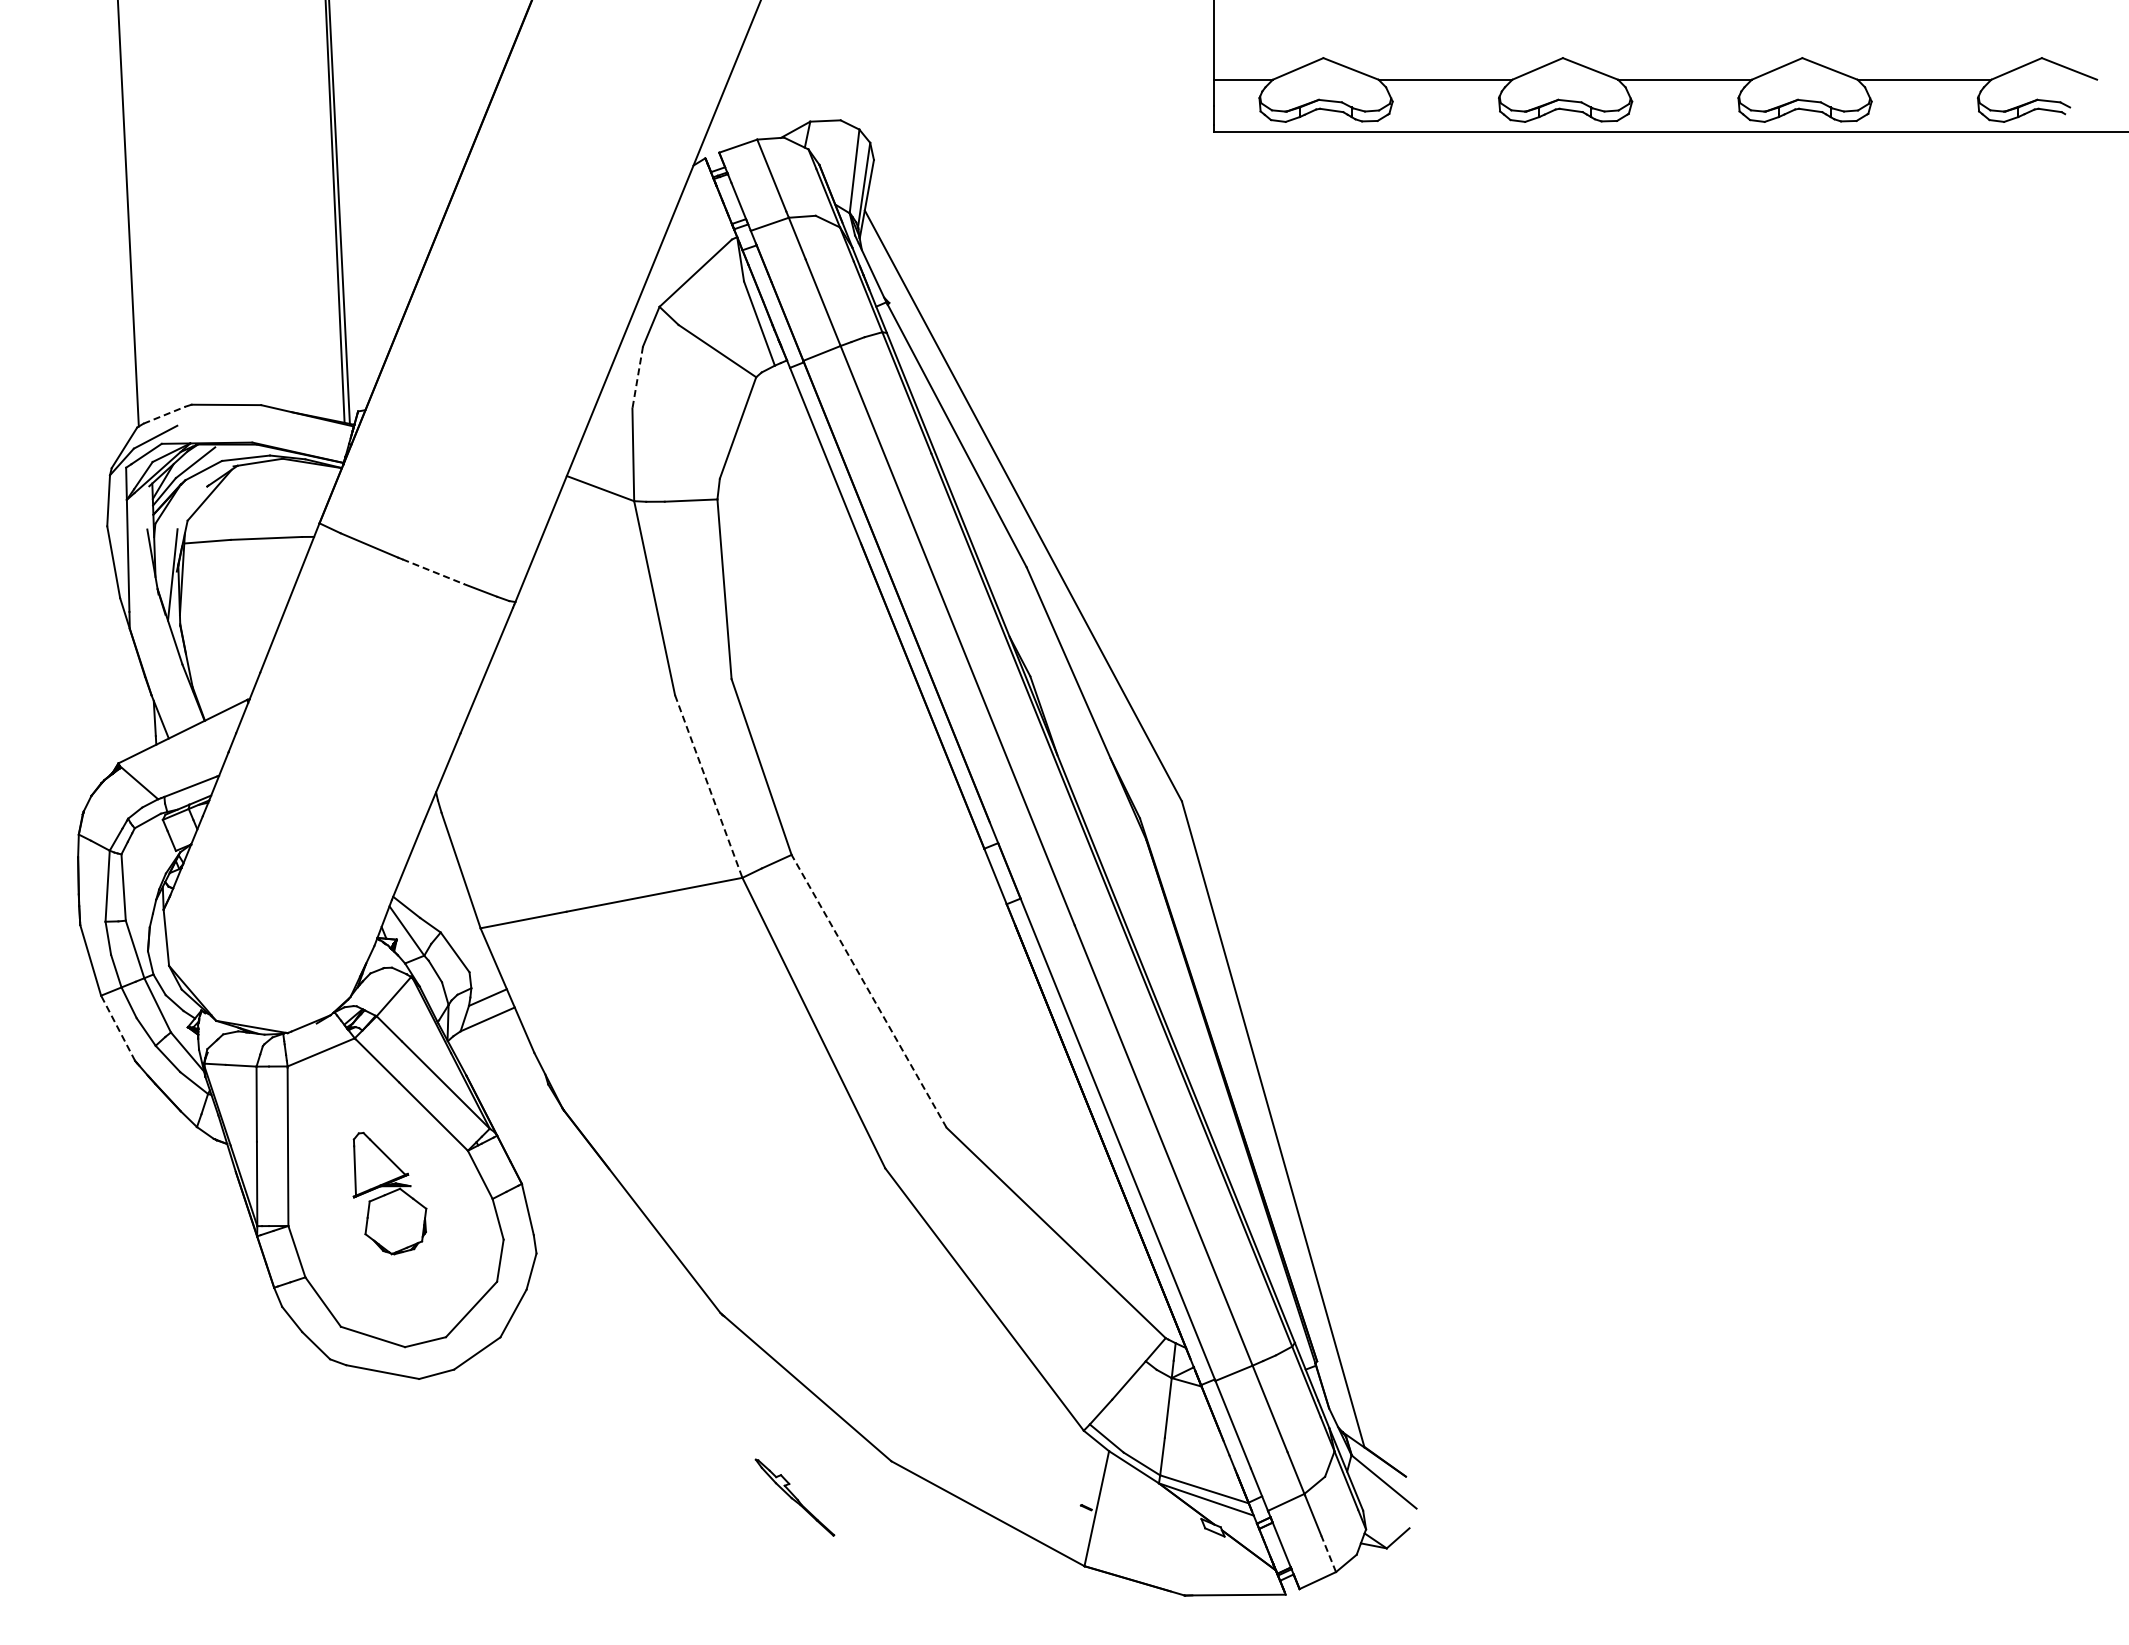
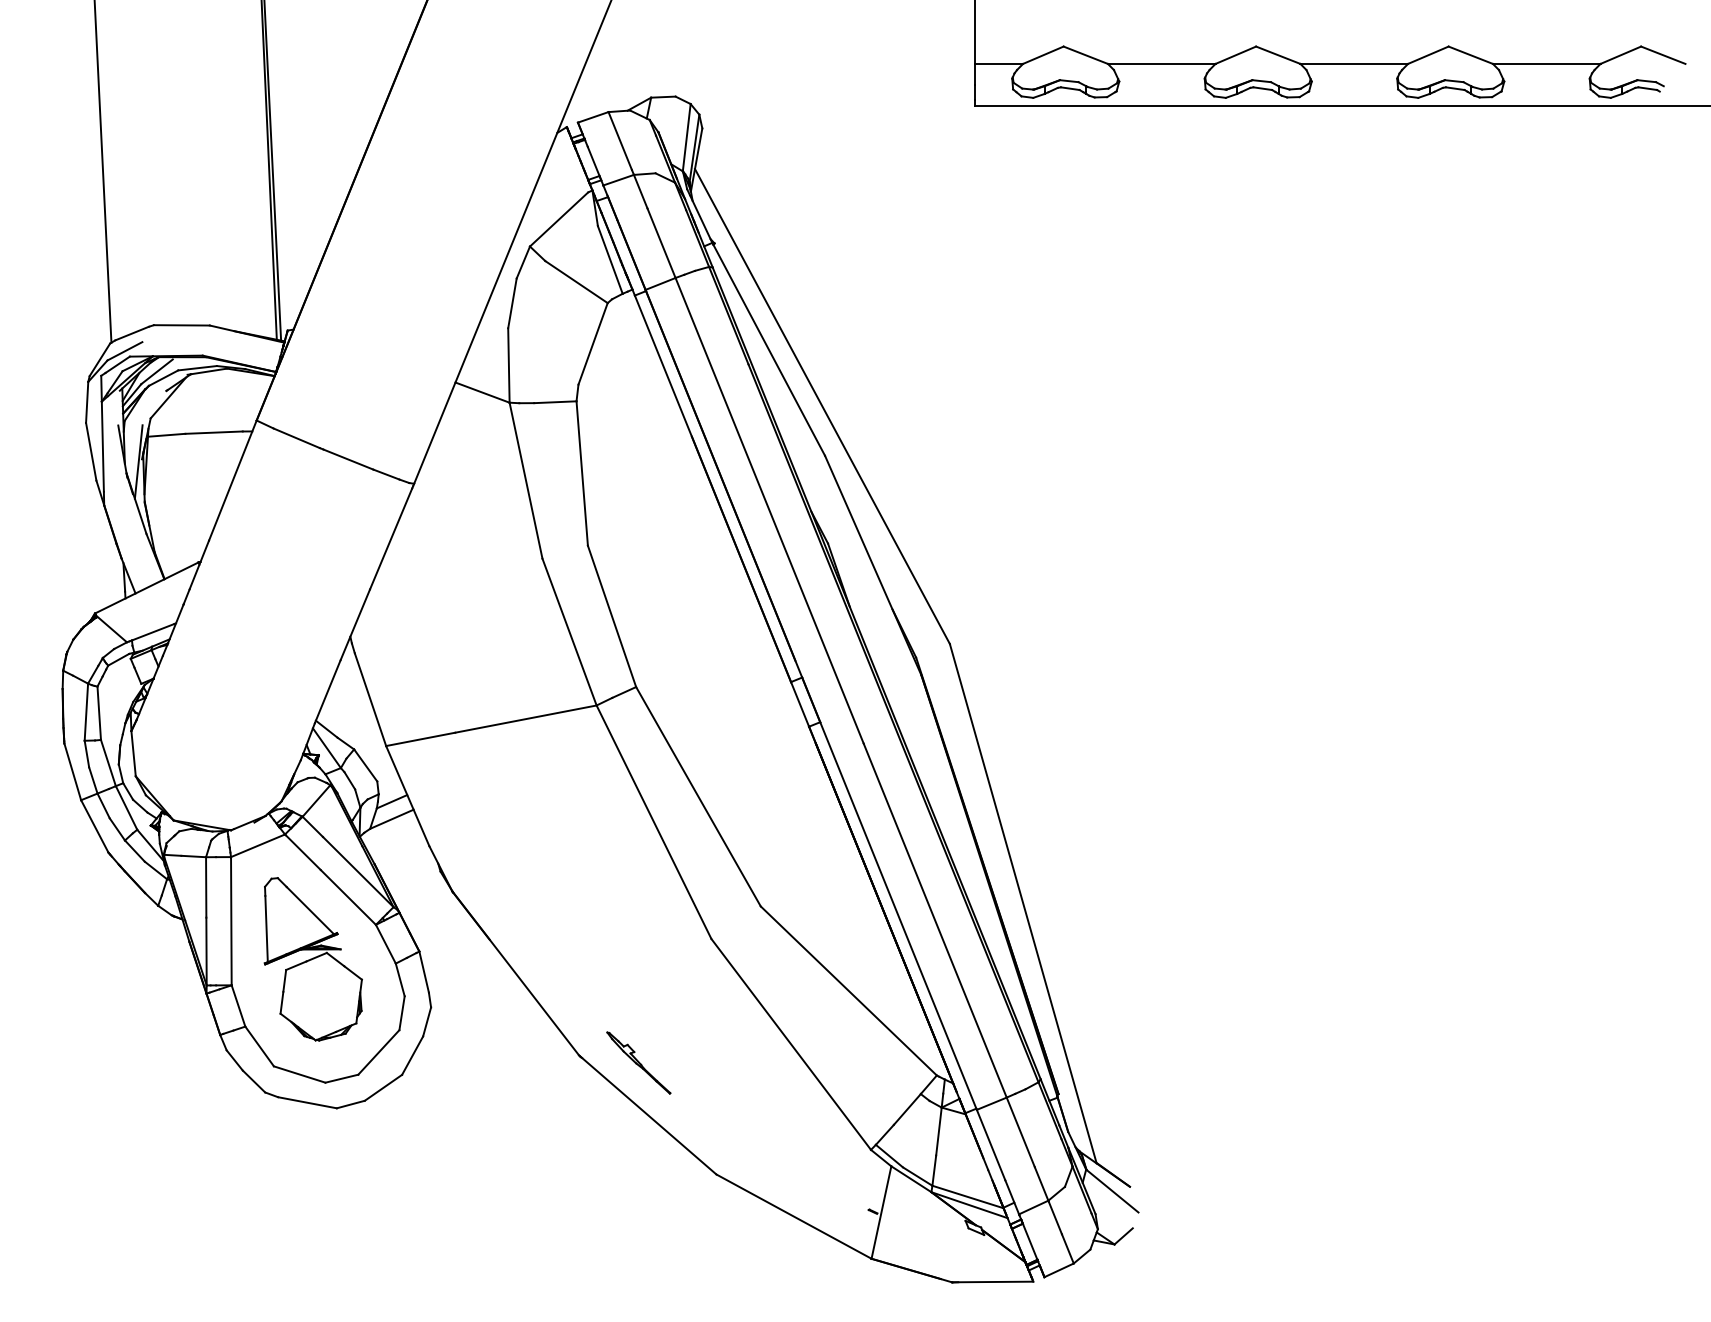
line: (637, 378) -> (512, 304), dashed -> solid
line: (164, 415) -> (132, 333), dashed -> solid
line: (433, 571) -> (348, 459), dashed -> solid
line: (708, 786) -> (569, 632), dashed -> solid
line: (869, 991) -> (698, 796), dashed -> solid
line: (118, 1028) -> (95, 826), dashed -> solid
part: (389, 1193) -> (312, 959), size x1.67
part: (794, 1497) -> (638, 1062), moved
line: (1328, 1553) -> (1067, 1248), dashed -> solid

